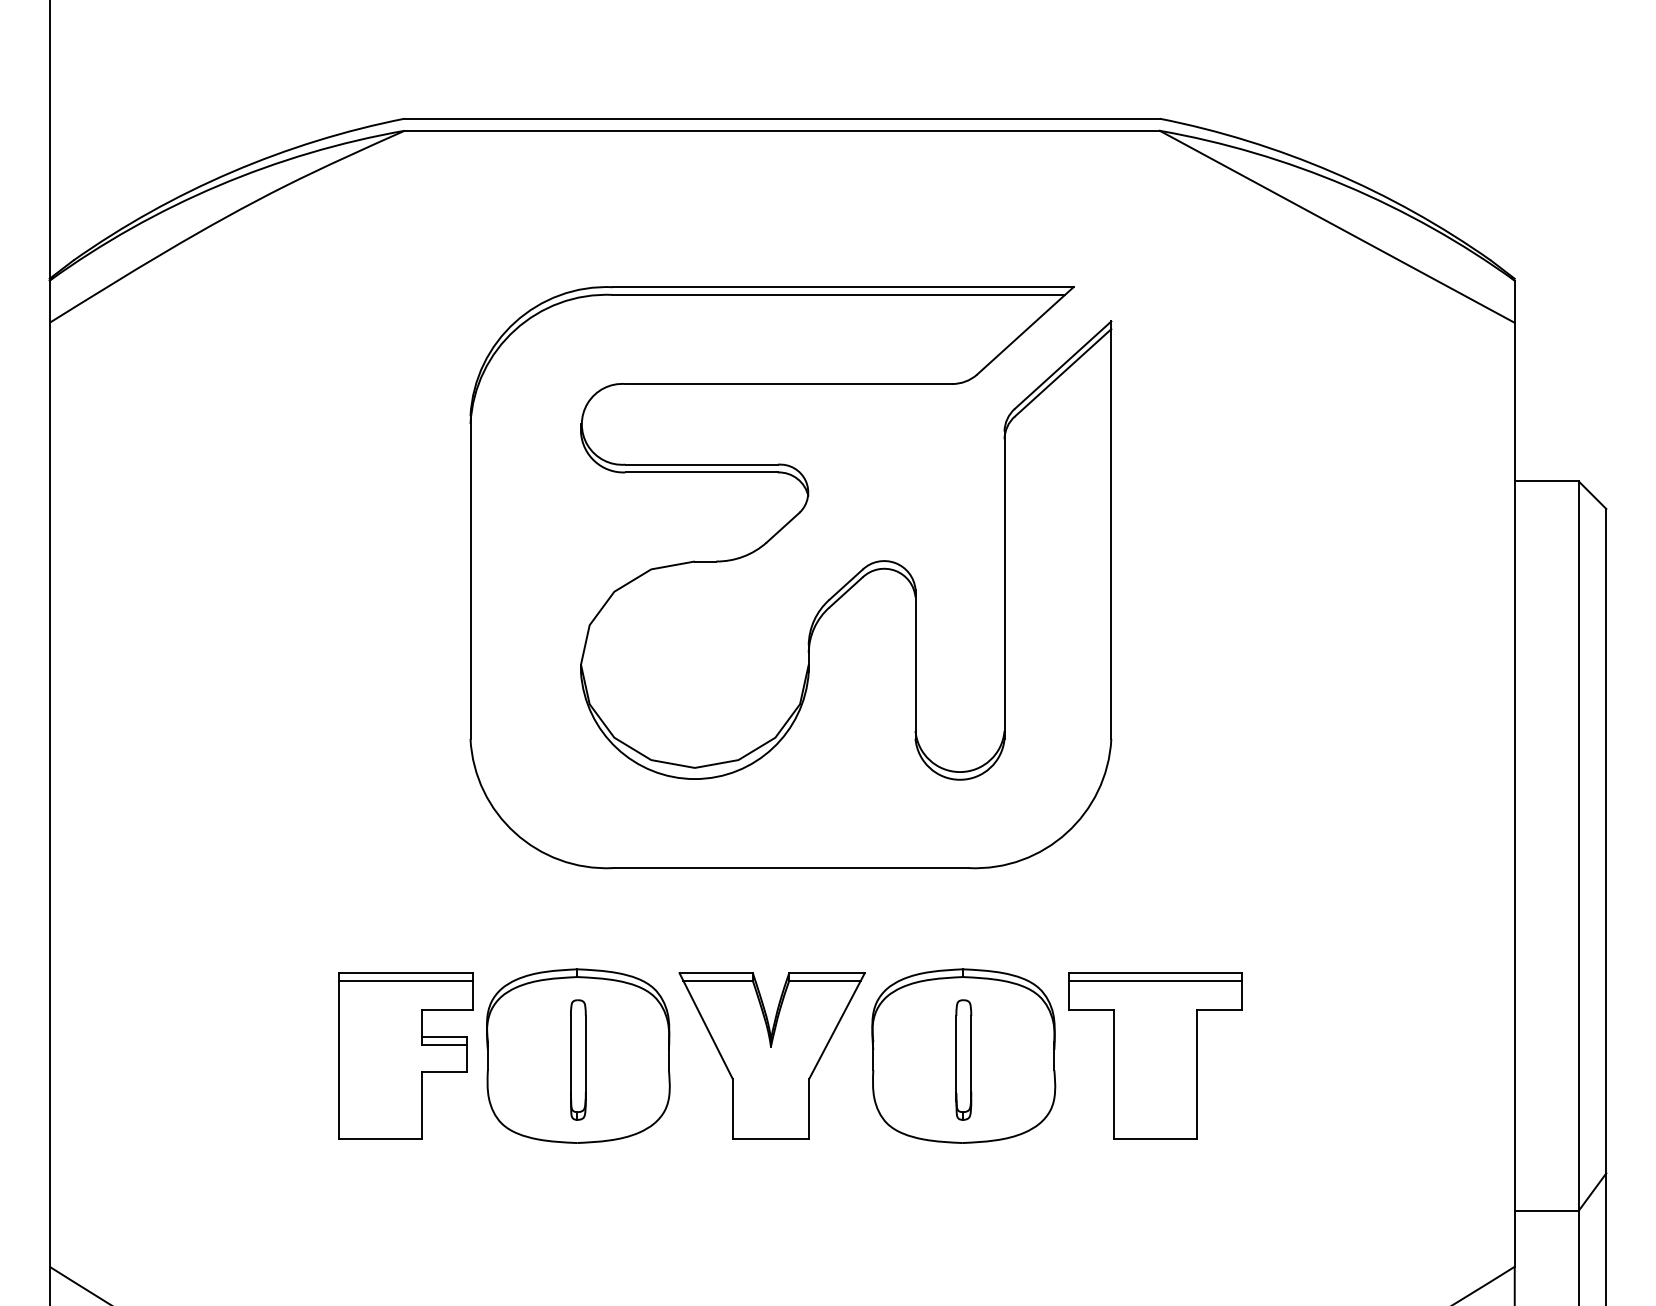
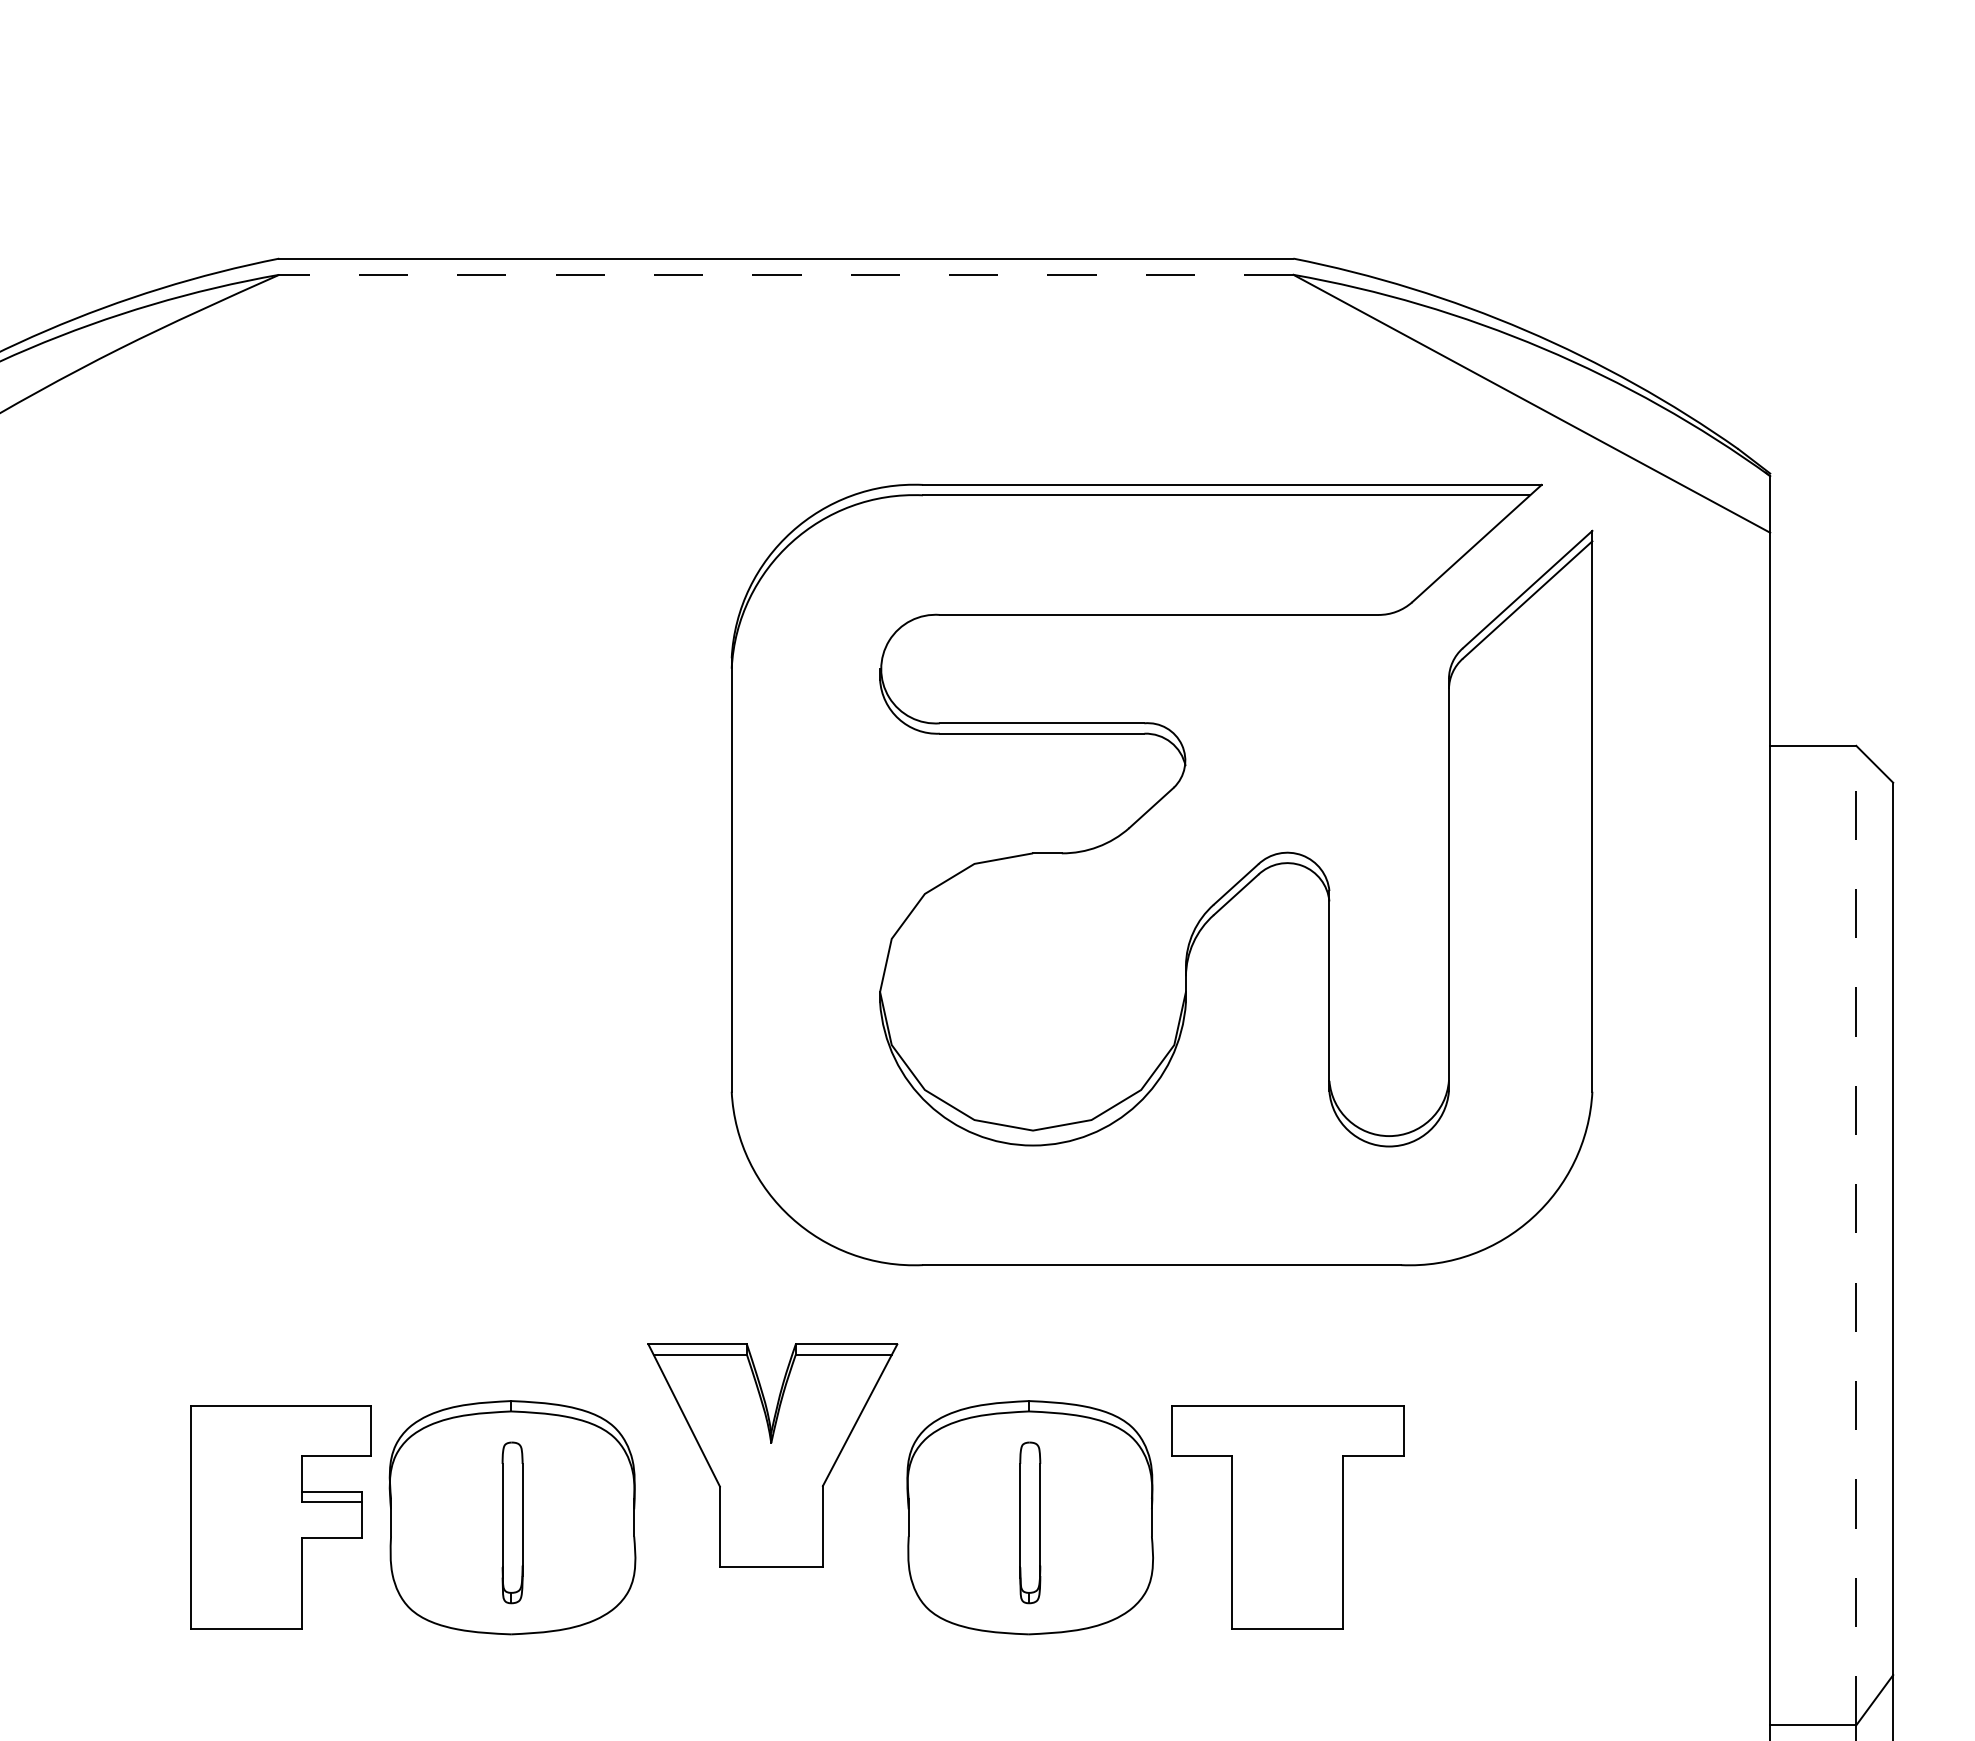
line: (782, 130) -> (786, 274), solid -> dashed
part: (762, 547) -> (1123, 834), moved
line: (1578, 846) -> (1855, 1236), solid -> dashed
line: (405, 980) -> (280, 1416), removed
line: (1155, 980) -> (1287, 1416), removed
part: (771, 1055) -> (771, 1455), moved

